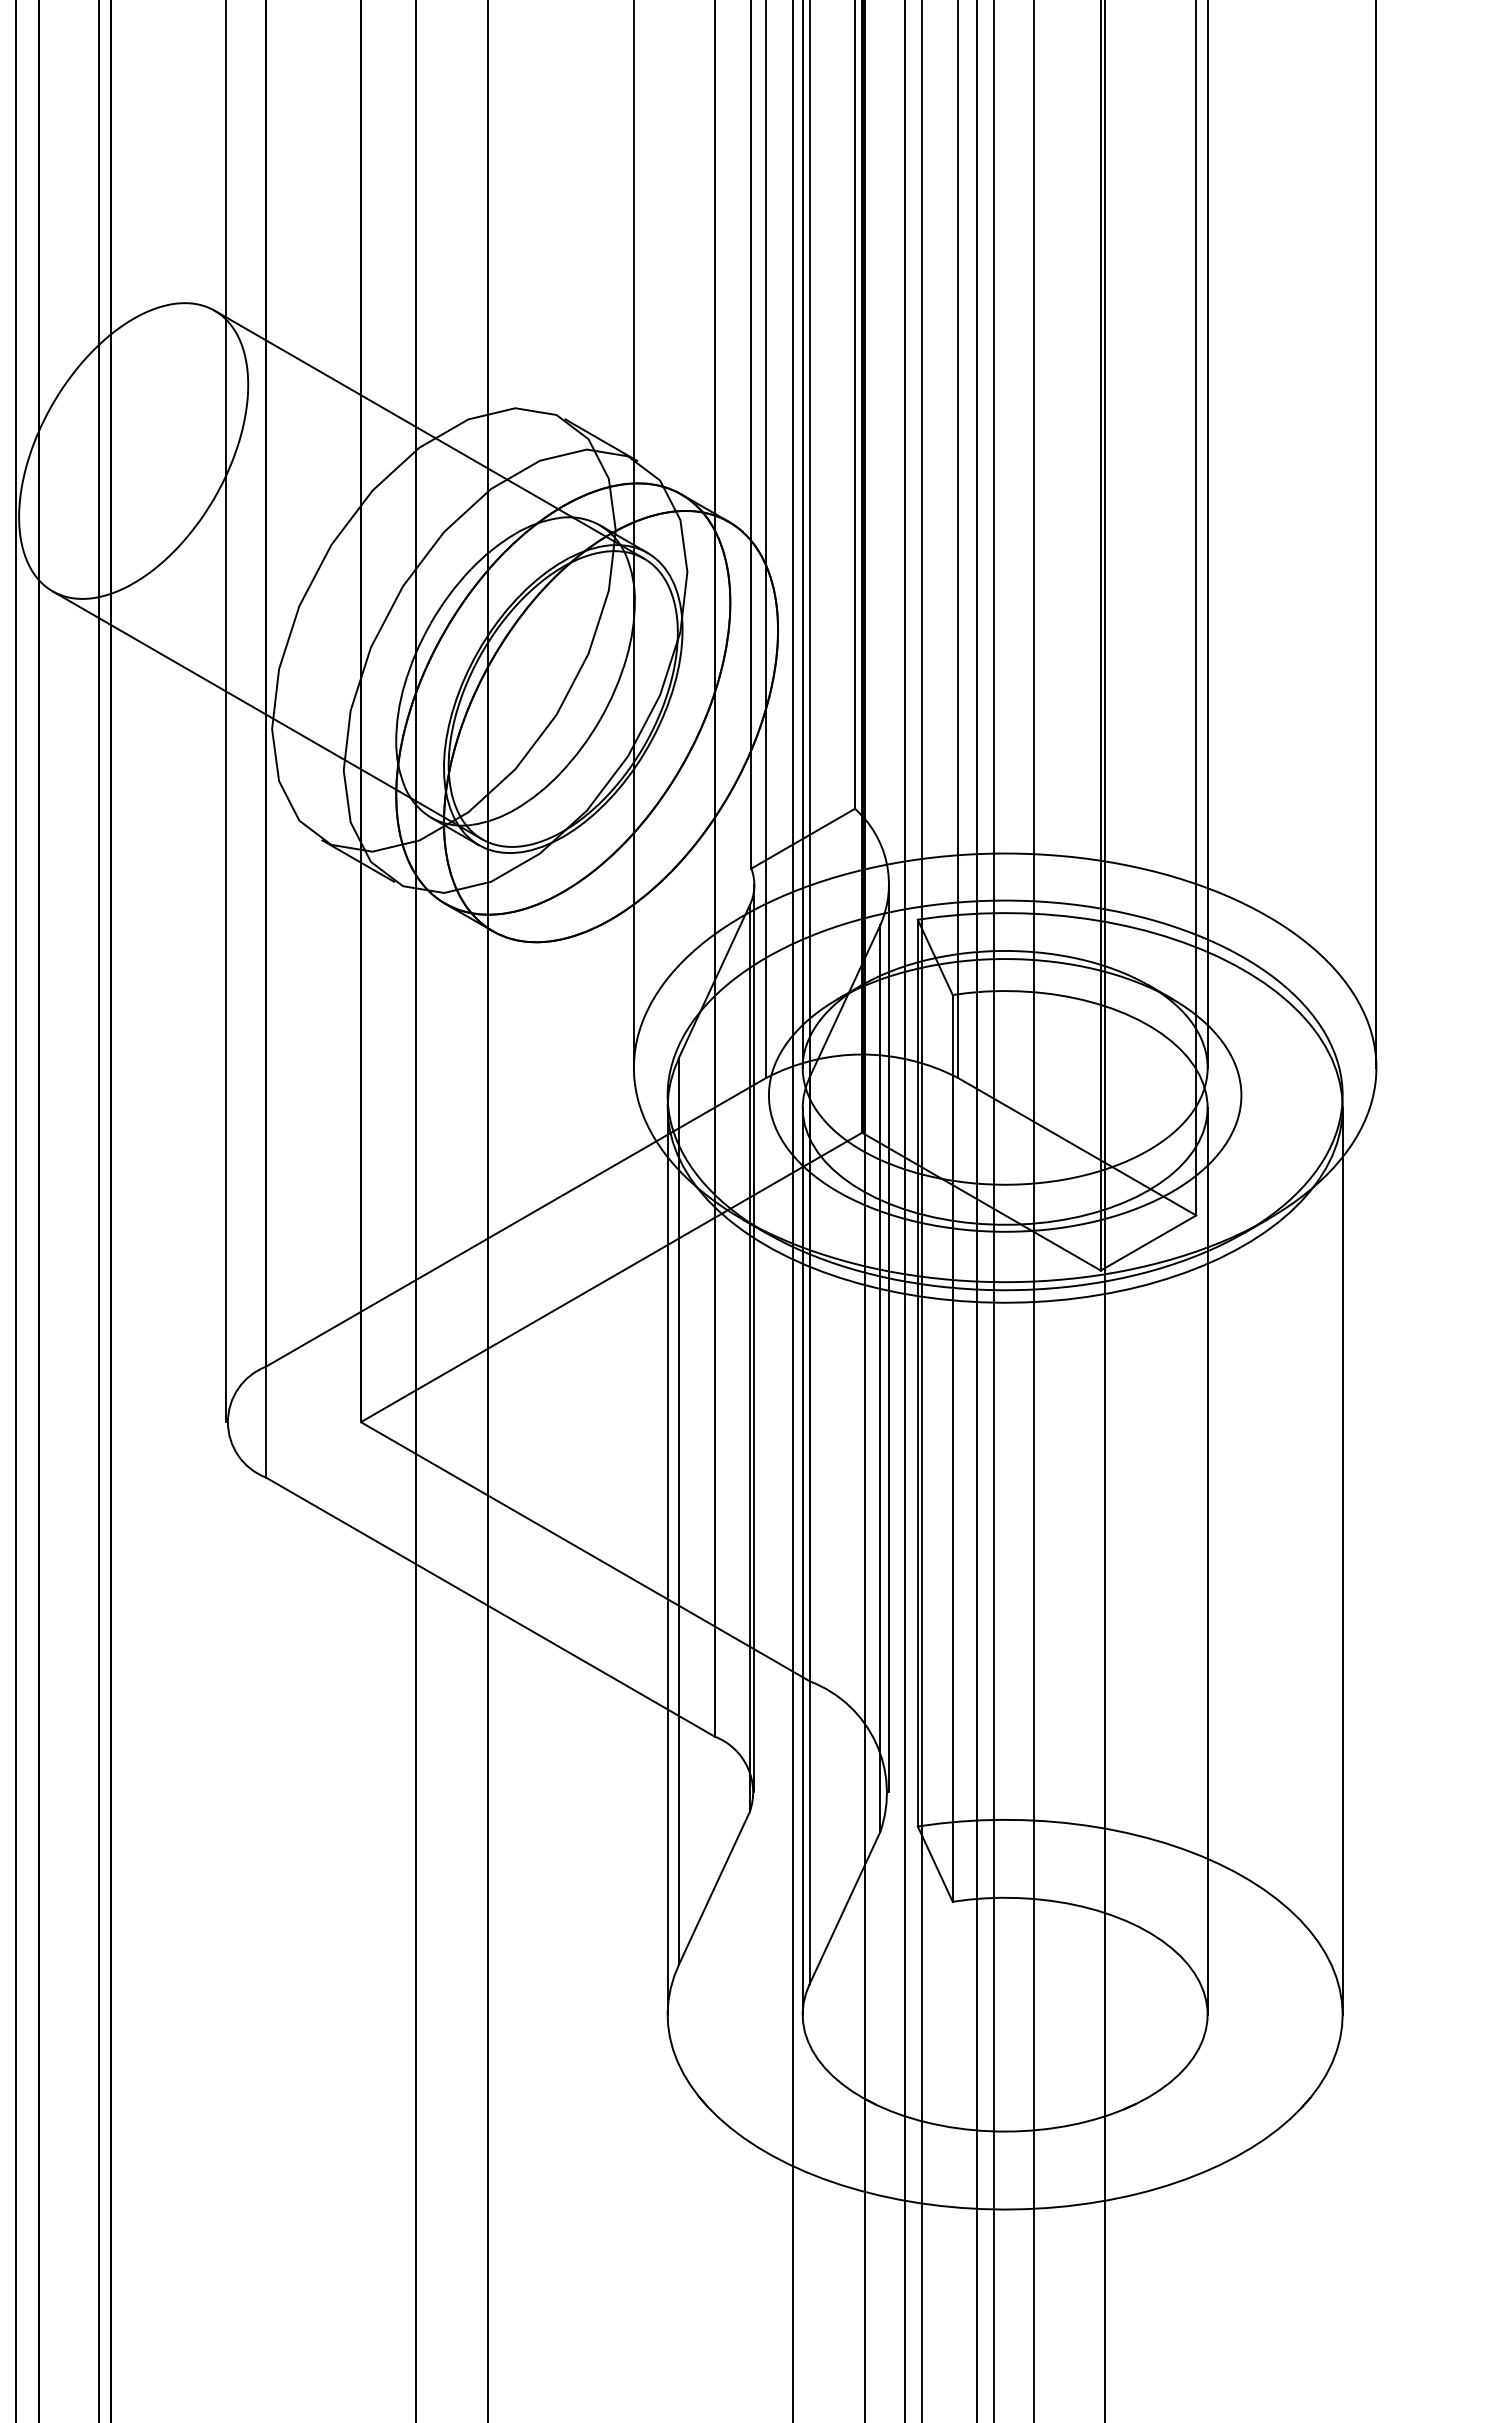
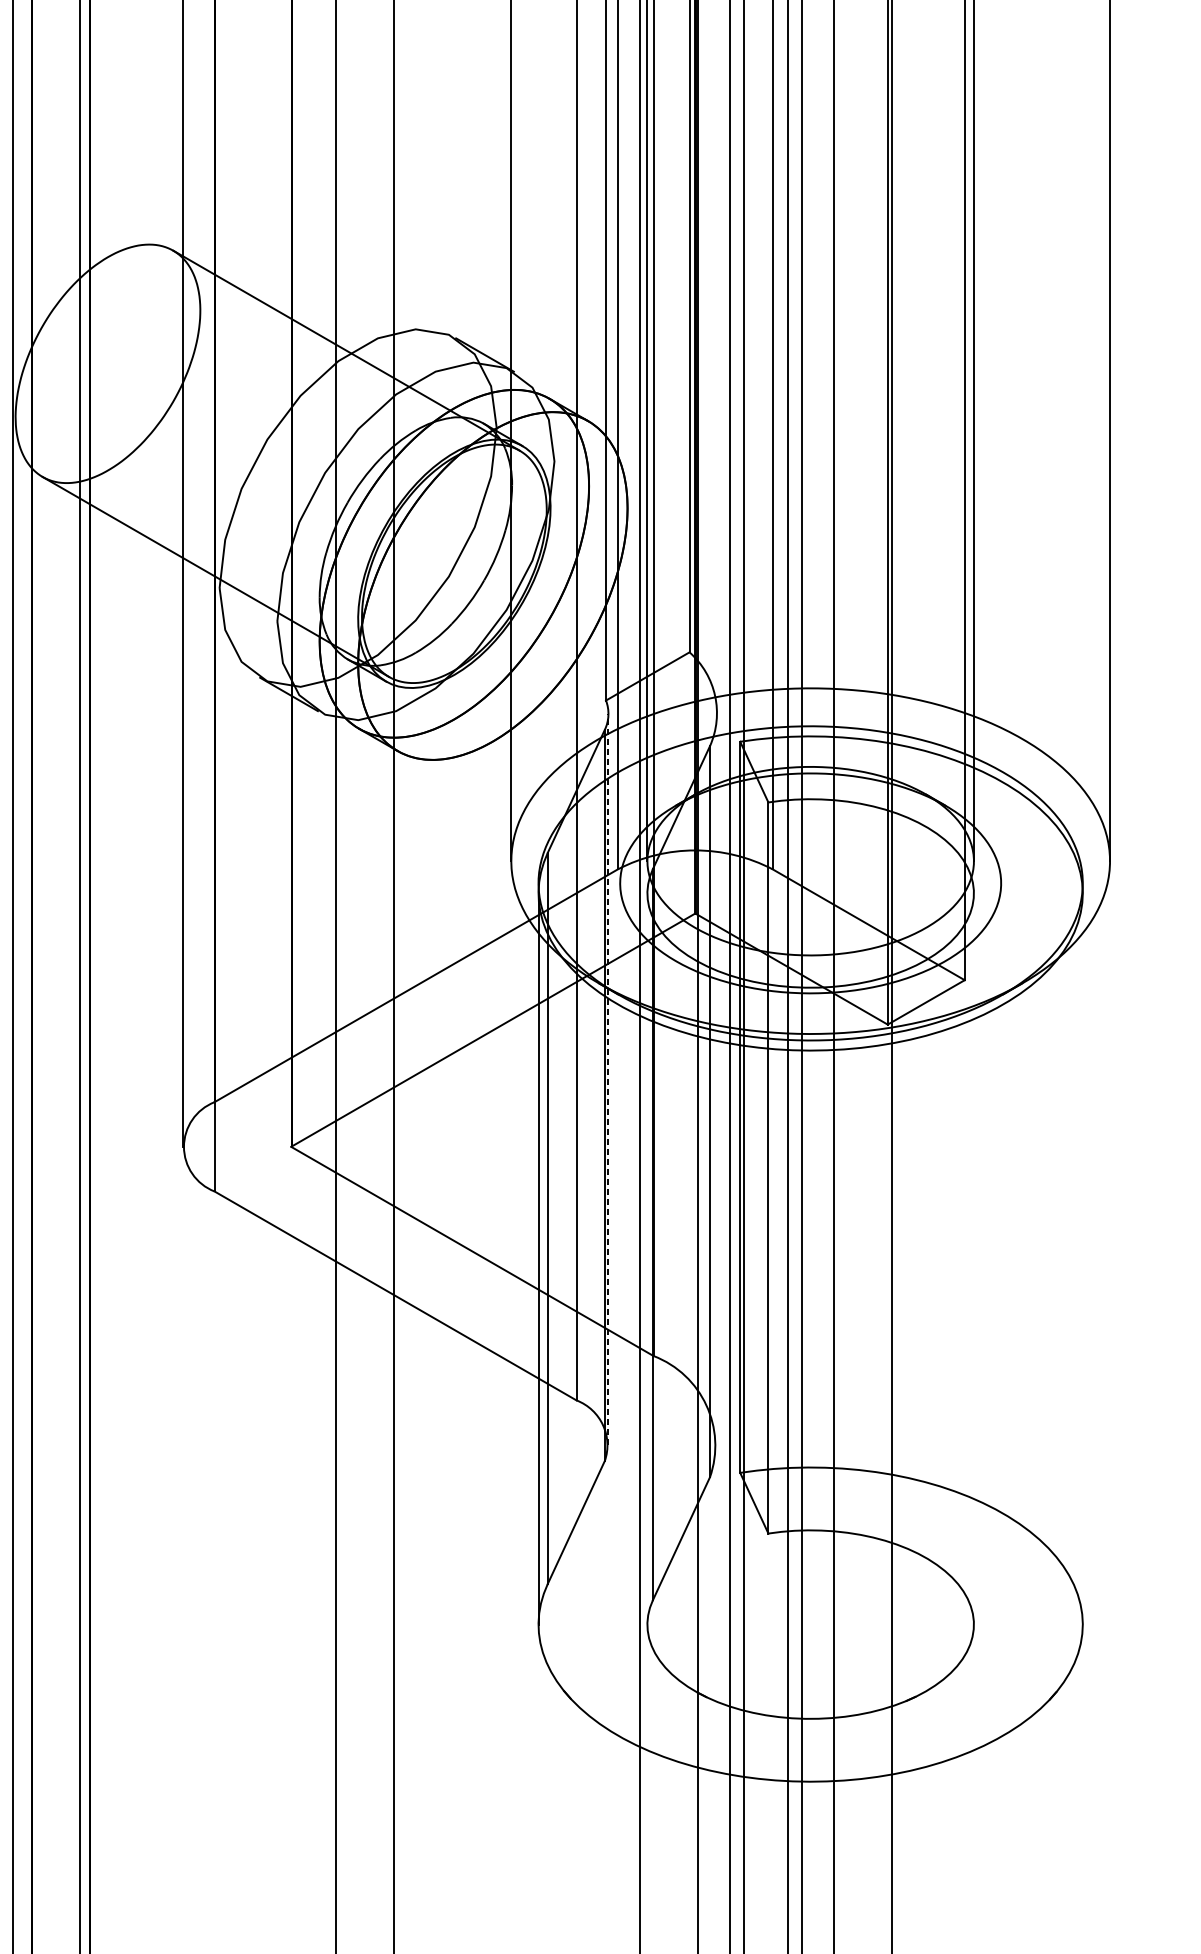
line: (754, 1337) -> (608, 1078), solid -> dashed
line: (889, 1338) -> (717, 1079), removed
line: (802, 1560) -> (647, 1258), removed
line: (1207, 1560) -> (973, 1258), removed
line: (1342, 1560) -> (1082, 1258), removed

